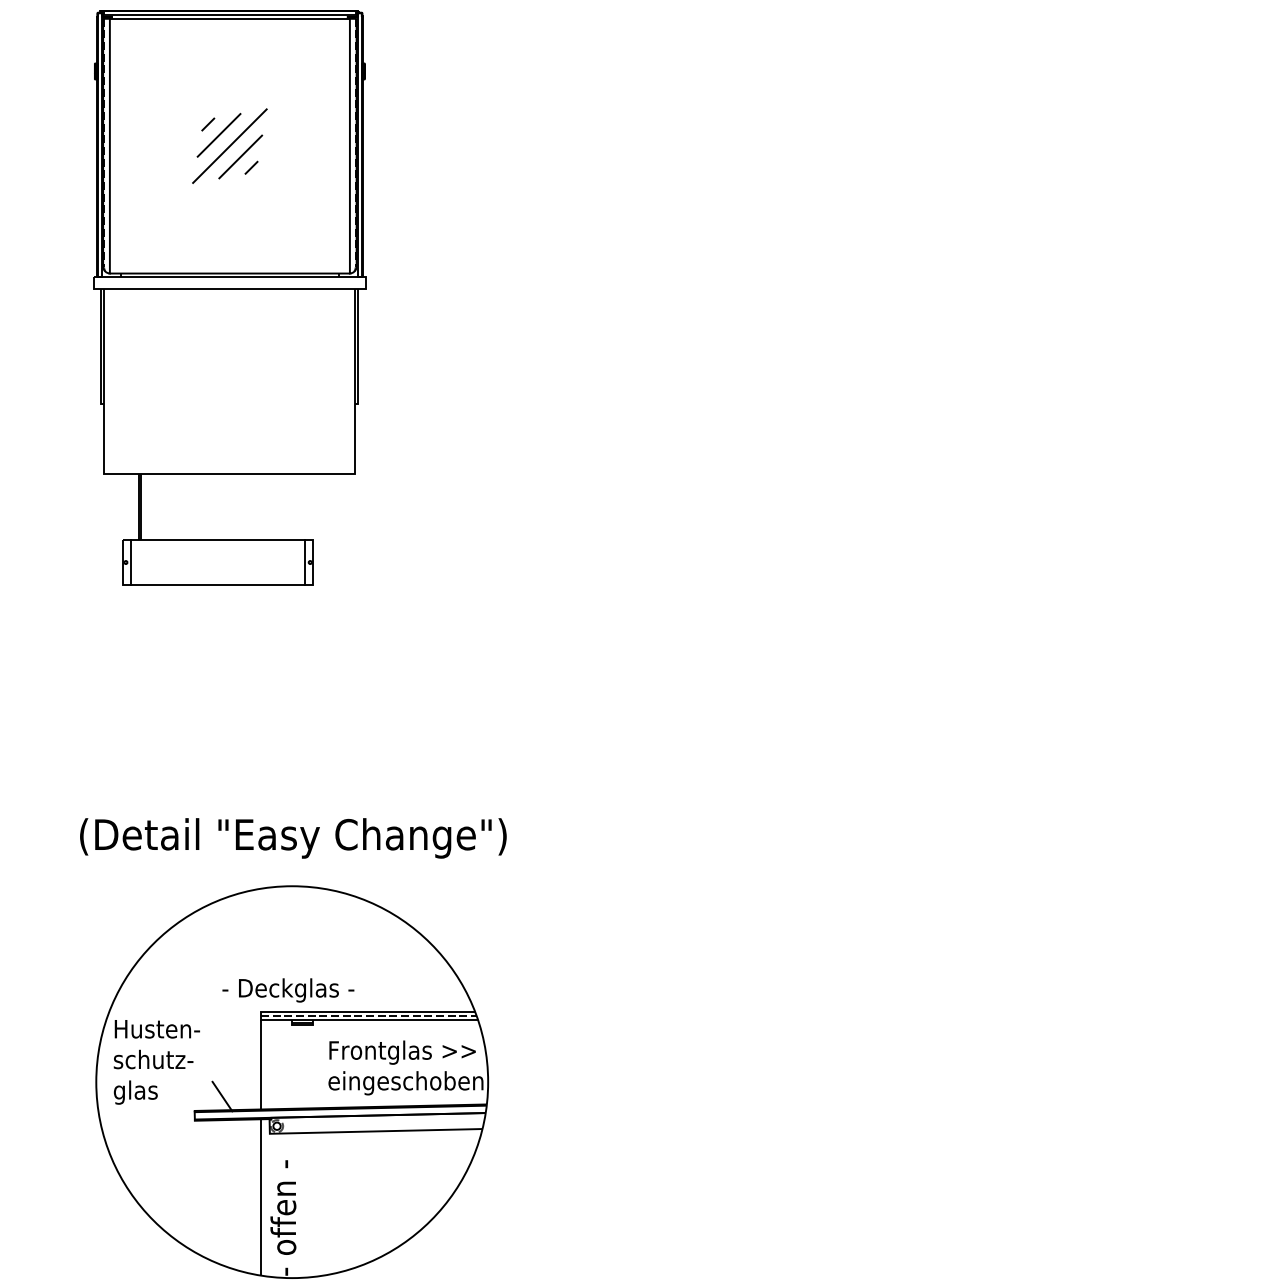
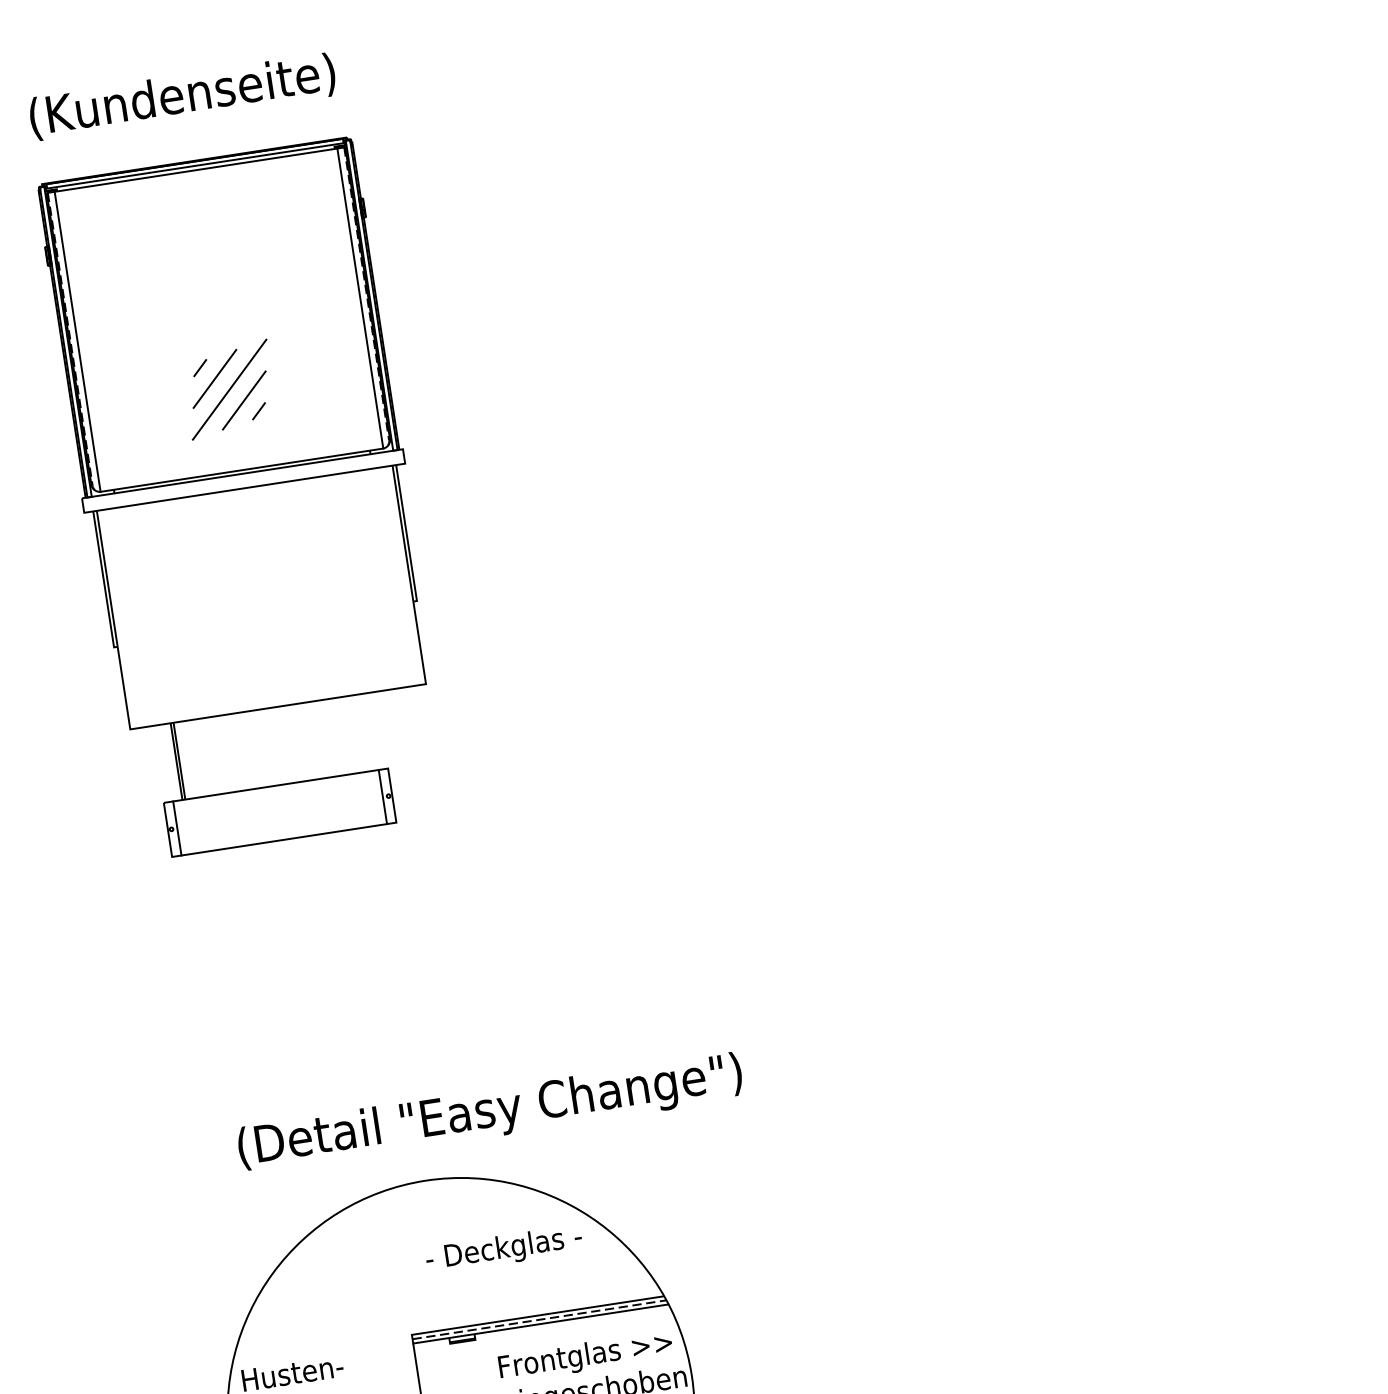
part: (229, 145) -> (229, 388), moved
text: (293, 838) -> (490, 1113), moved
text: (288, 990) -> (504, 1249), moved

